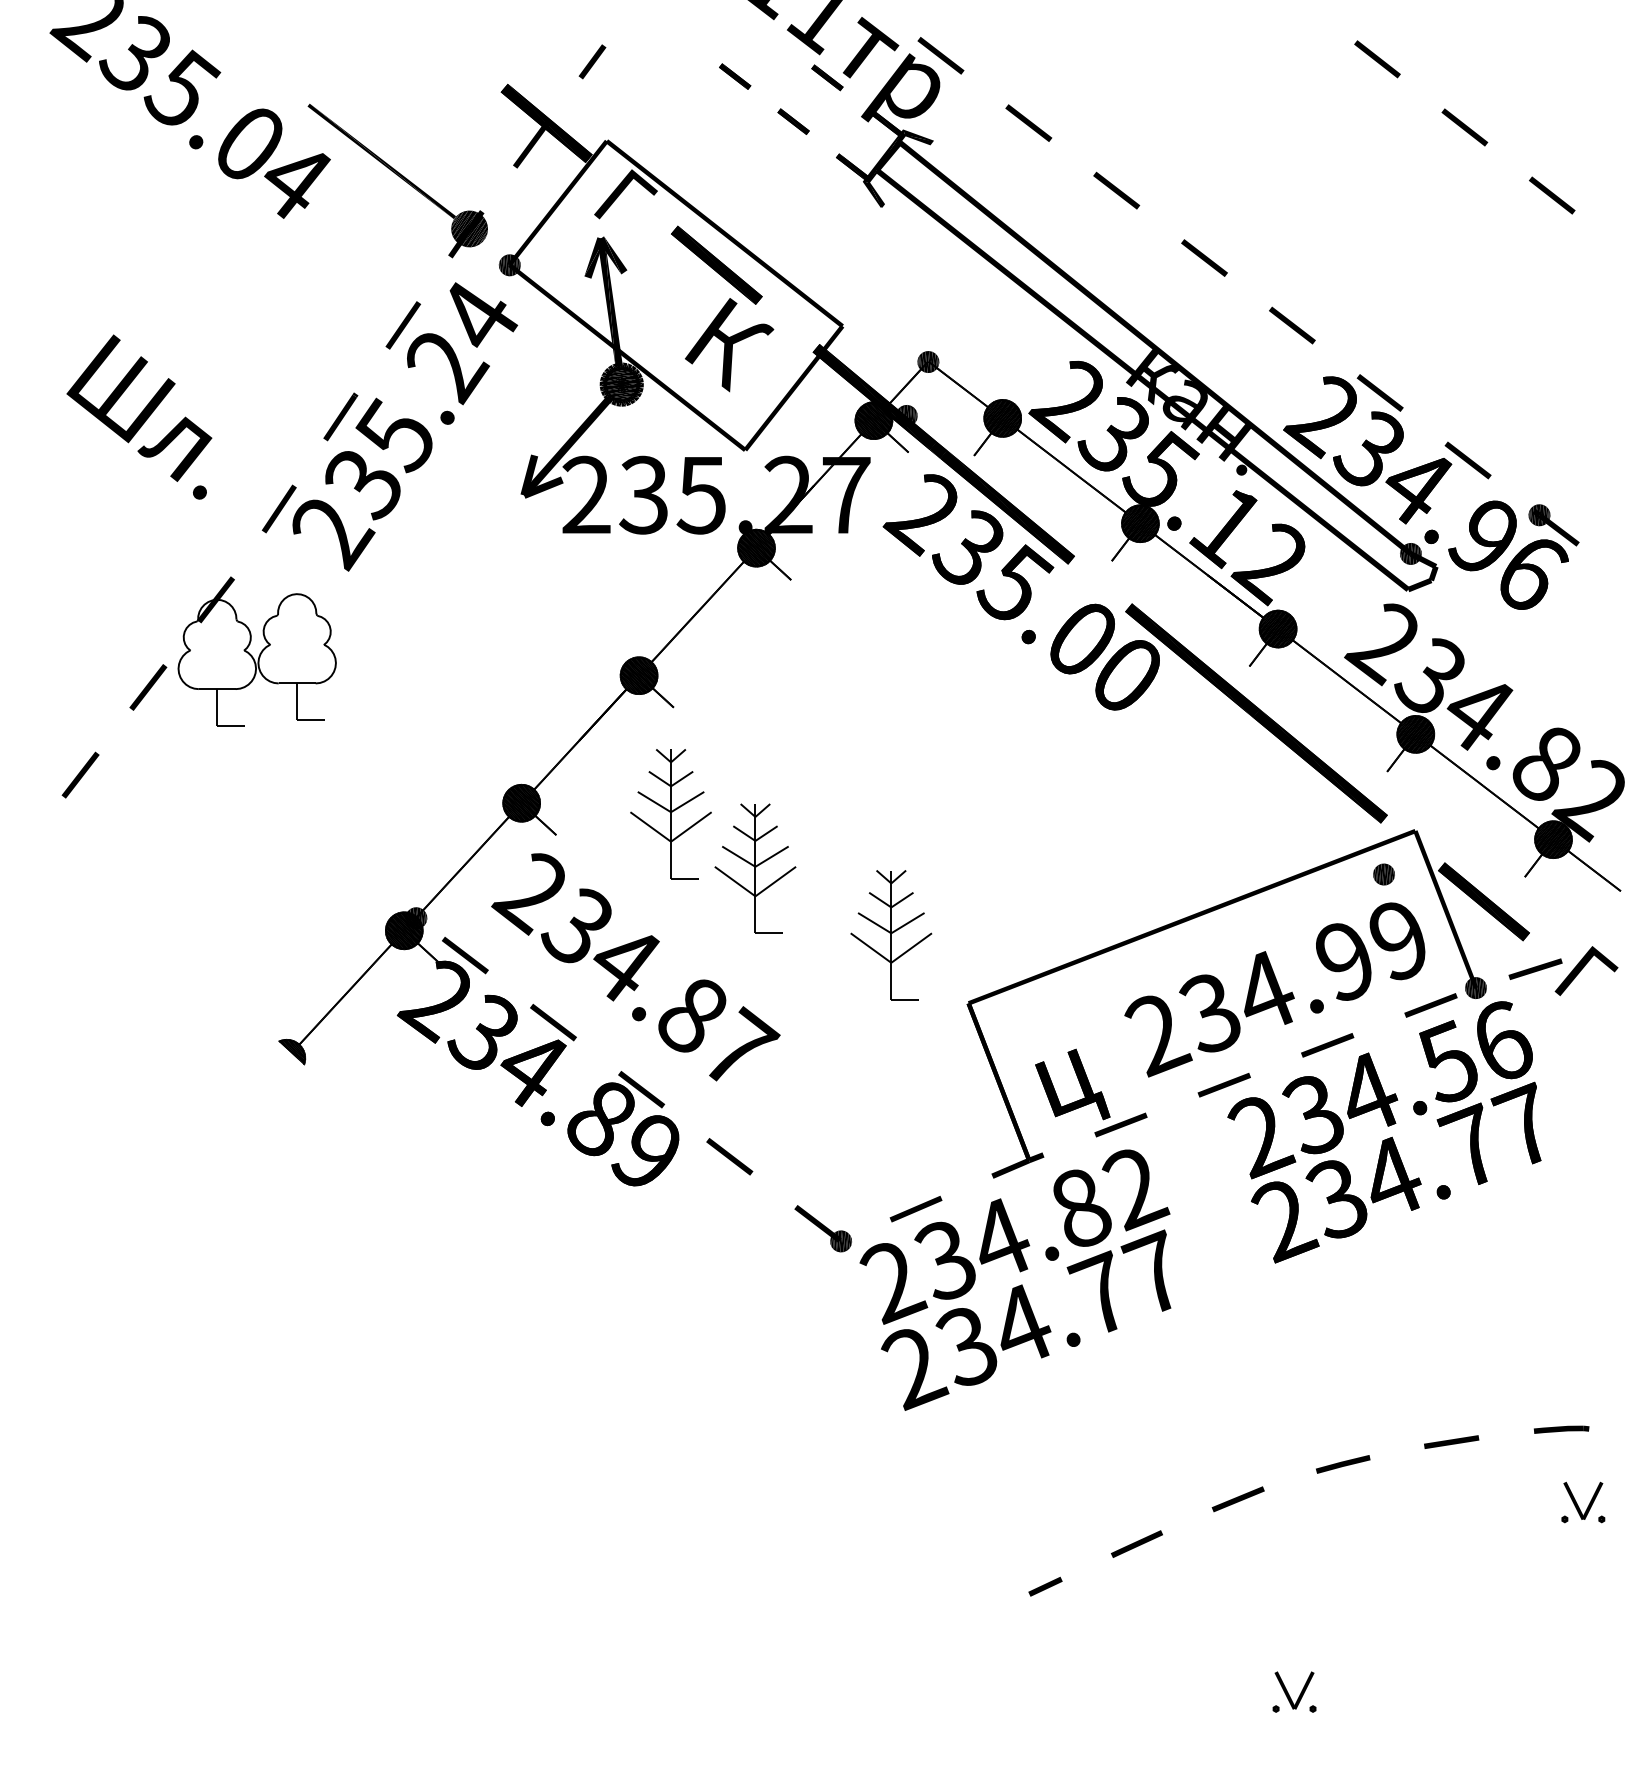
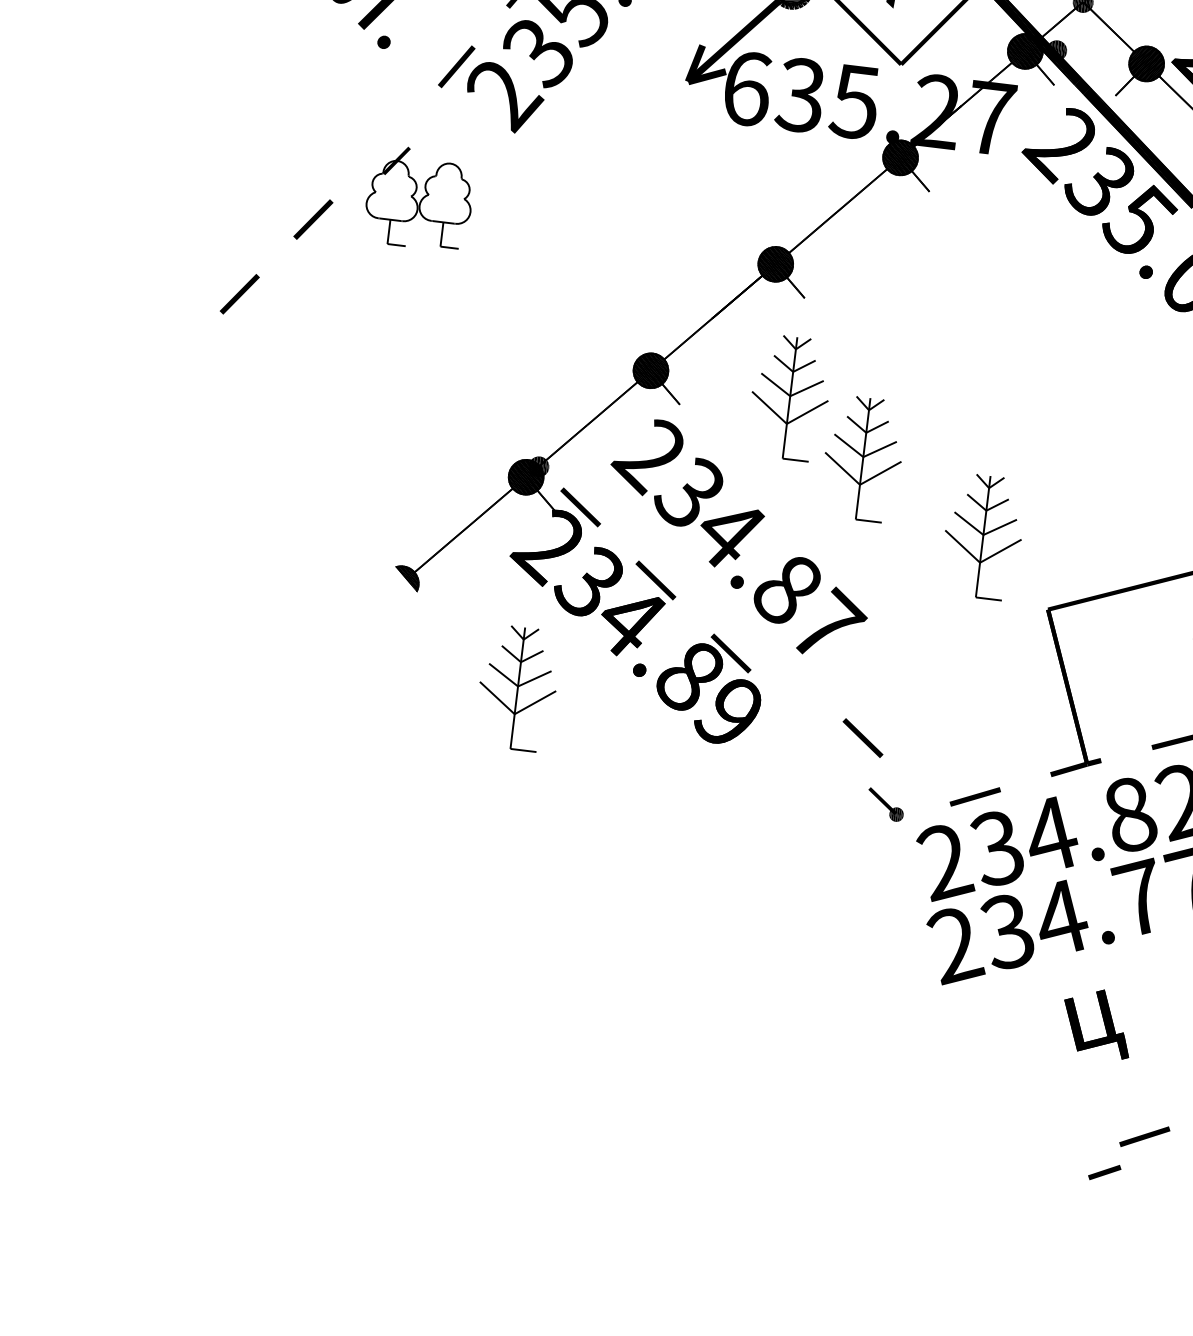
text: (586, 494) -> (746, 88), 235.27 -> 635.27
part: (256, 651) -> (419, 198), size x0.7
text: (1072, 1084) -> (1097, 1022), moved
part: (422, 1153) -> (517, 688), added
line: (729, 1156) -> (862, 737), moved
part: (822, 1228) -> (885, 804), size x0.7
line: (1045, 1586) -> (1104, 1172), moved

